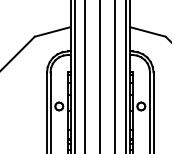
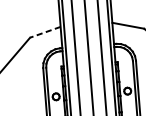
line: (52, 31) -> (45, 31), solid -> dashed

